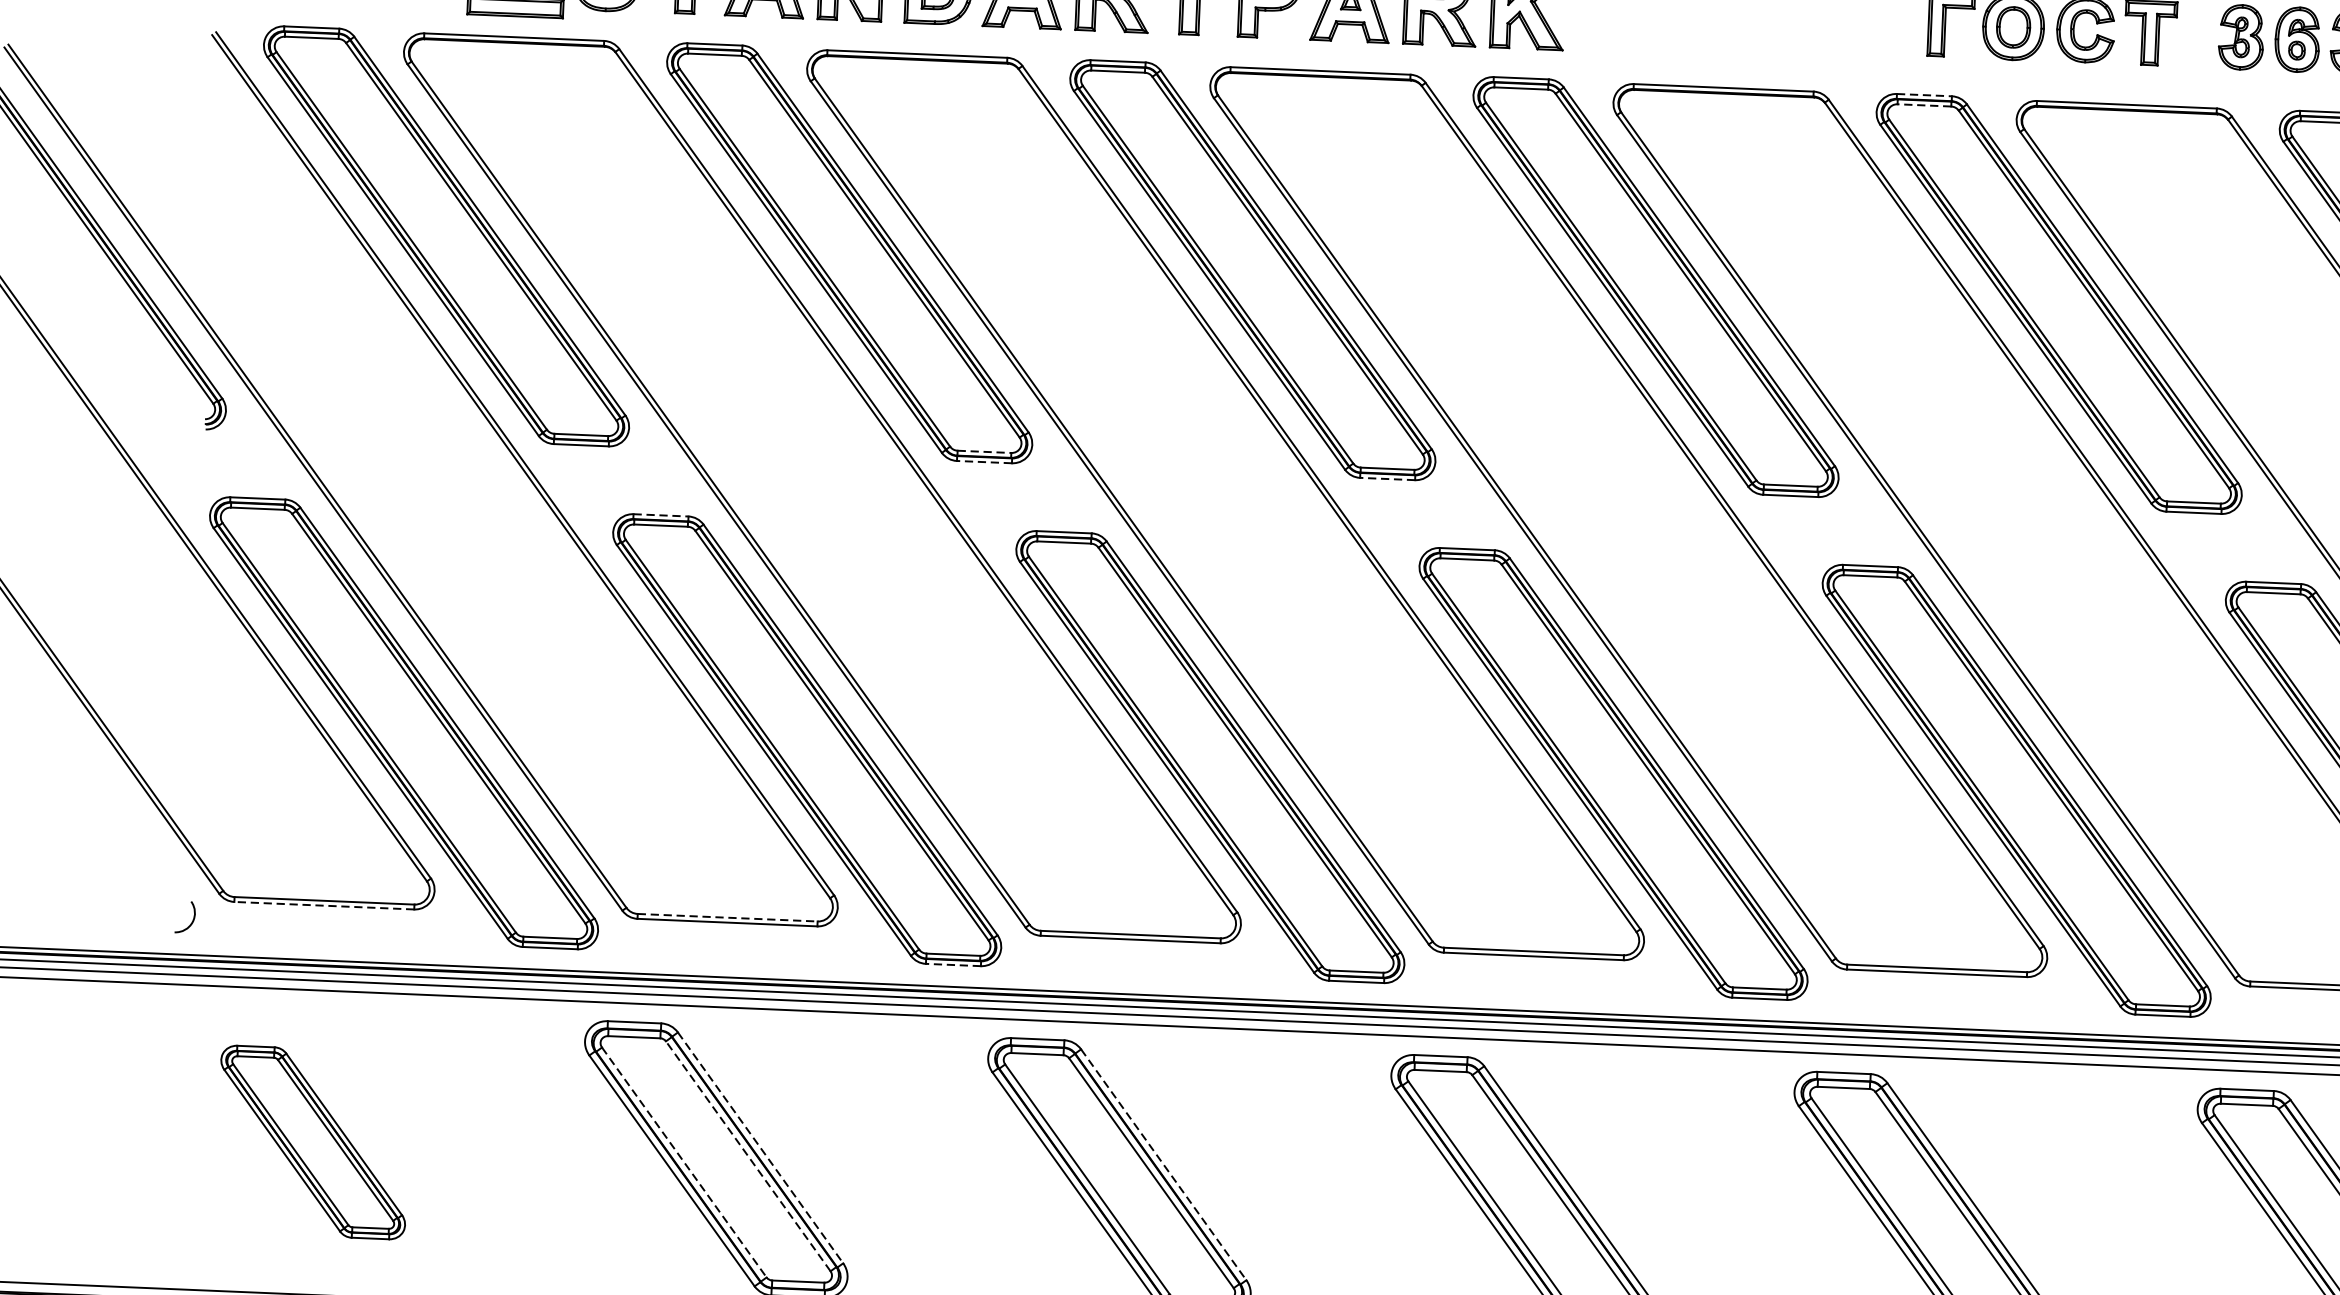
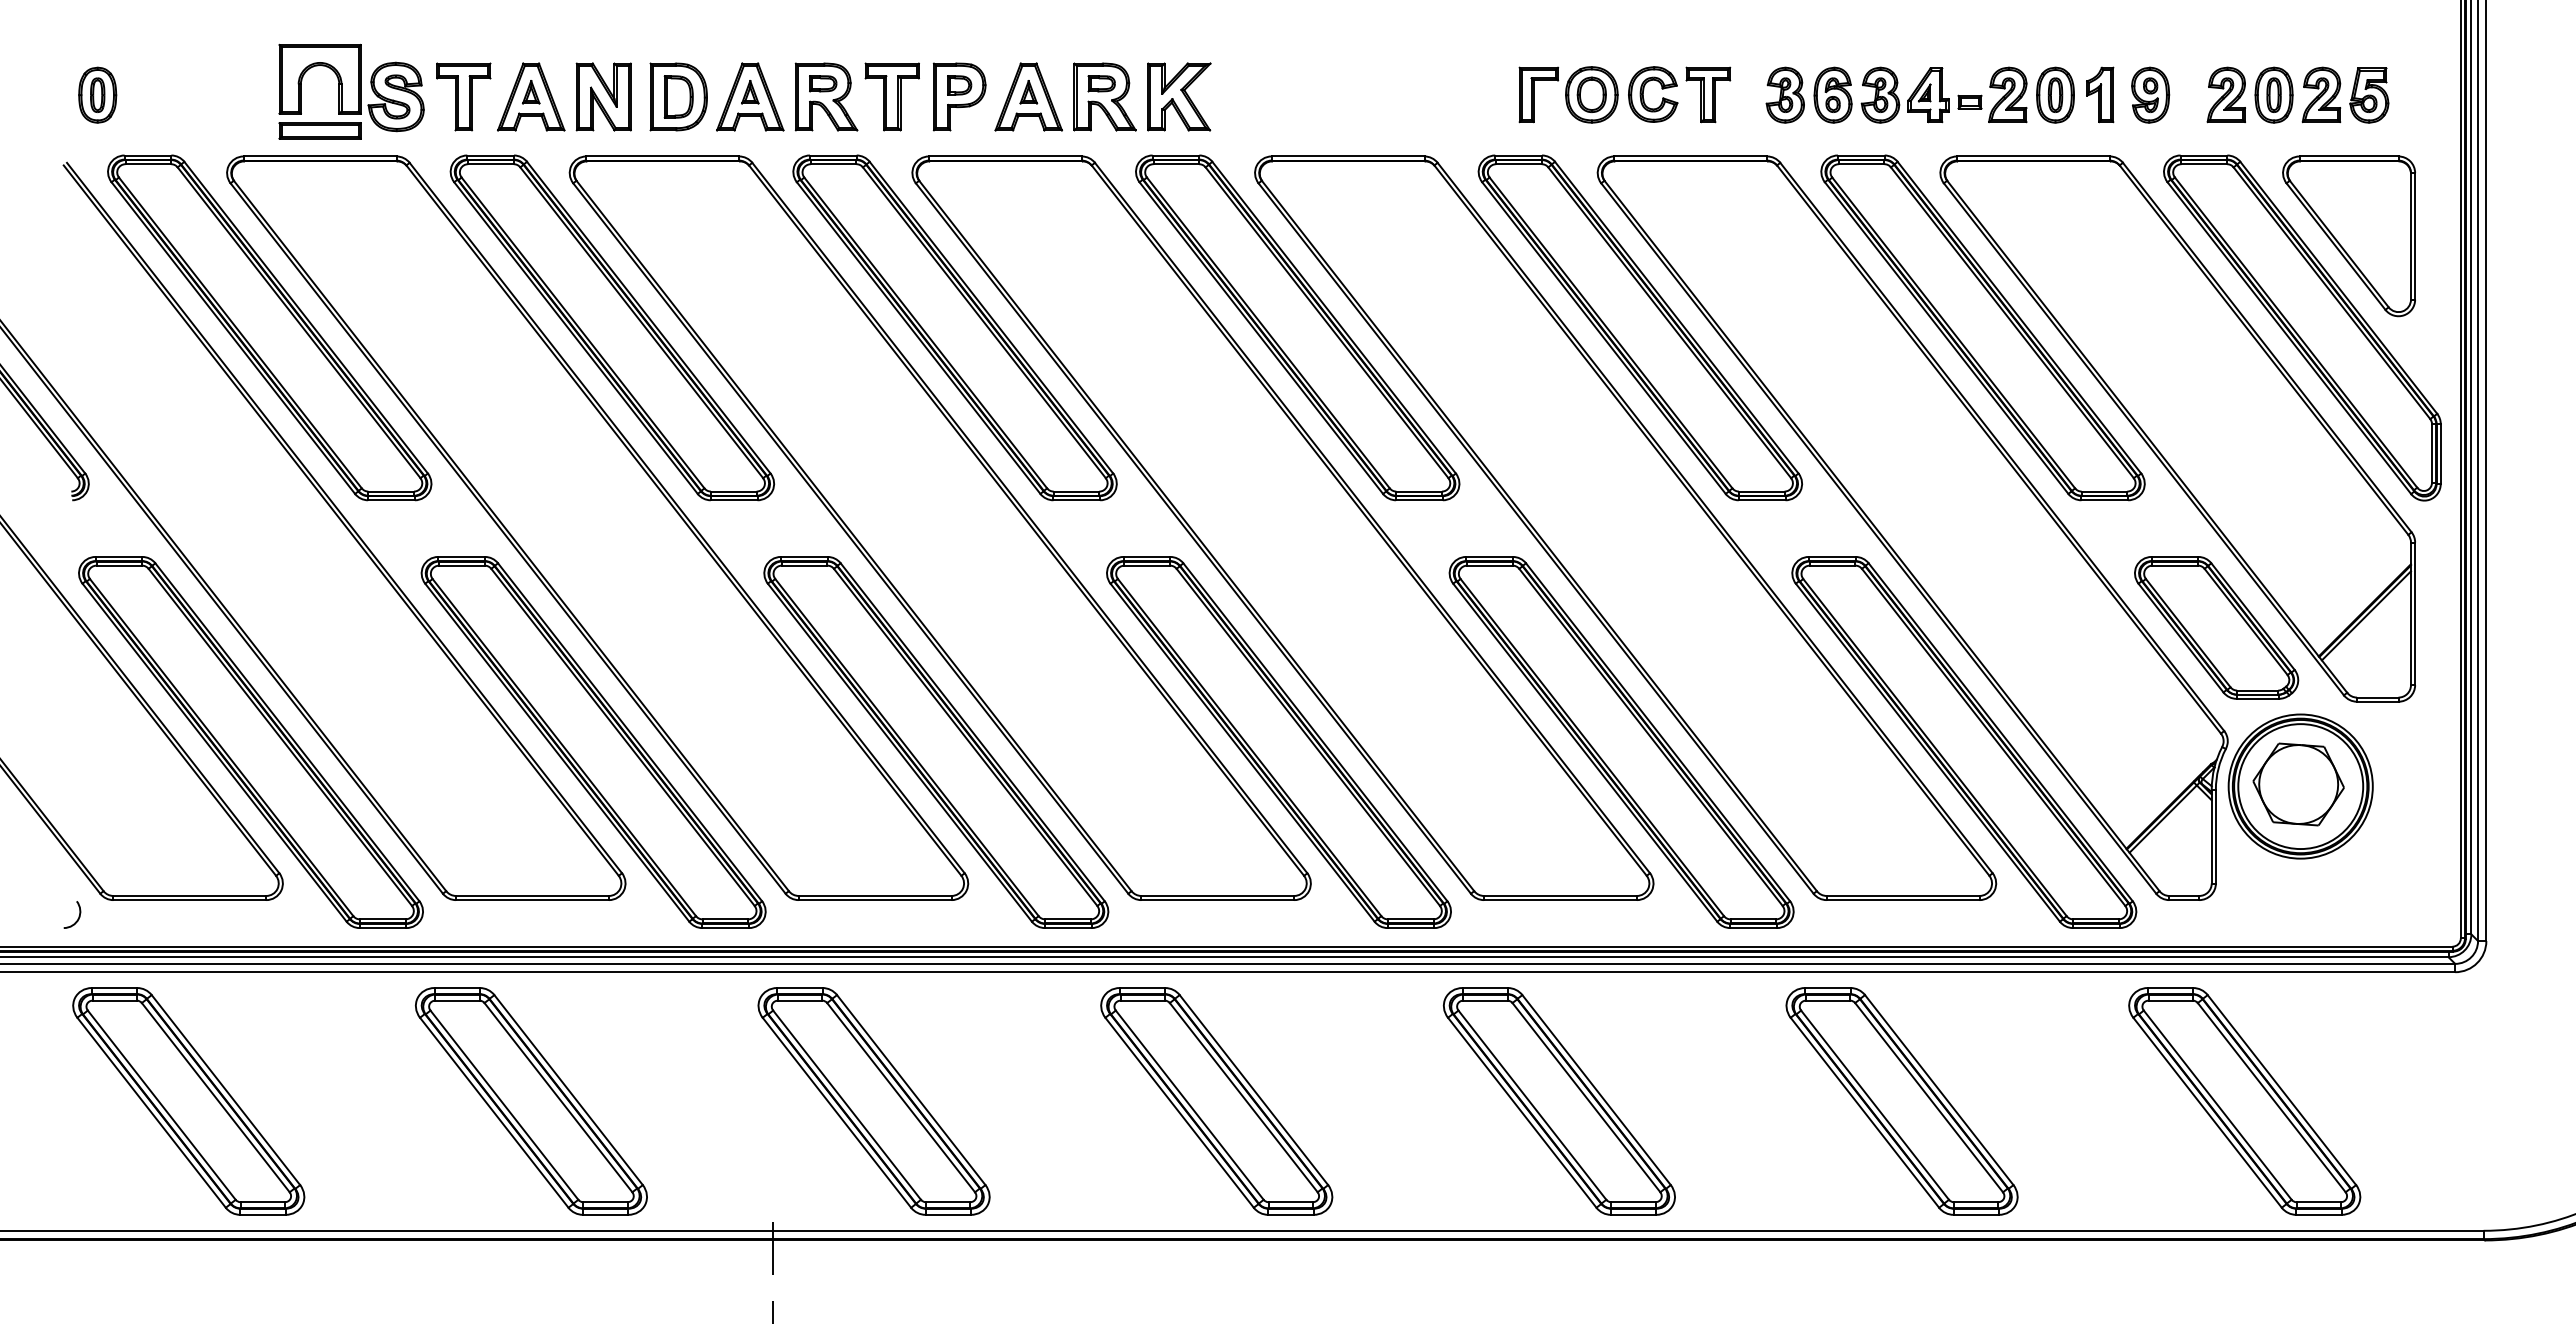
line: (1925, 95) -> (1519, 155), dashed -> solid
line: (1923, 105) -> (1518, 164), dashed -> solid
line: (984, 451) -> (733, 491), dashed -> solid
line: (983, 462) -> (733, 500), dashed -> solid
line: (1387, 479) -> (1076, 500), dashed -> solid
line: (662, 514) -> (462, 556), dashed -> solid
line: (323, 906) -> (189, 900), dashed -> solid
line: (728, 917) -> (533, 895), dashed -> solid
line: (953, 965) -> (725, 928), dashed -> solid
part: (312, 1142) -> (188, 1101), size x1.43
line: (760, 1148) -> (568, 1090), dashed -> solid
line: (748, 1156) -> (558, 1097), dashed -> solid
line: (684, 1162) -> (504, 1105), dashed -> solid
line: (1163, 1165) -> (911, 1090), dashed -> solid

